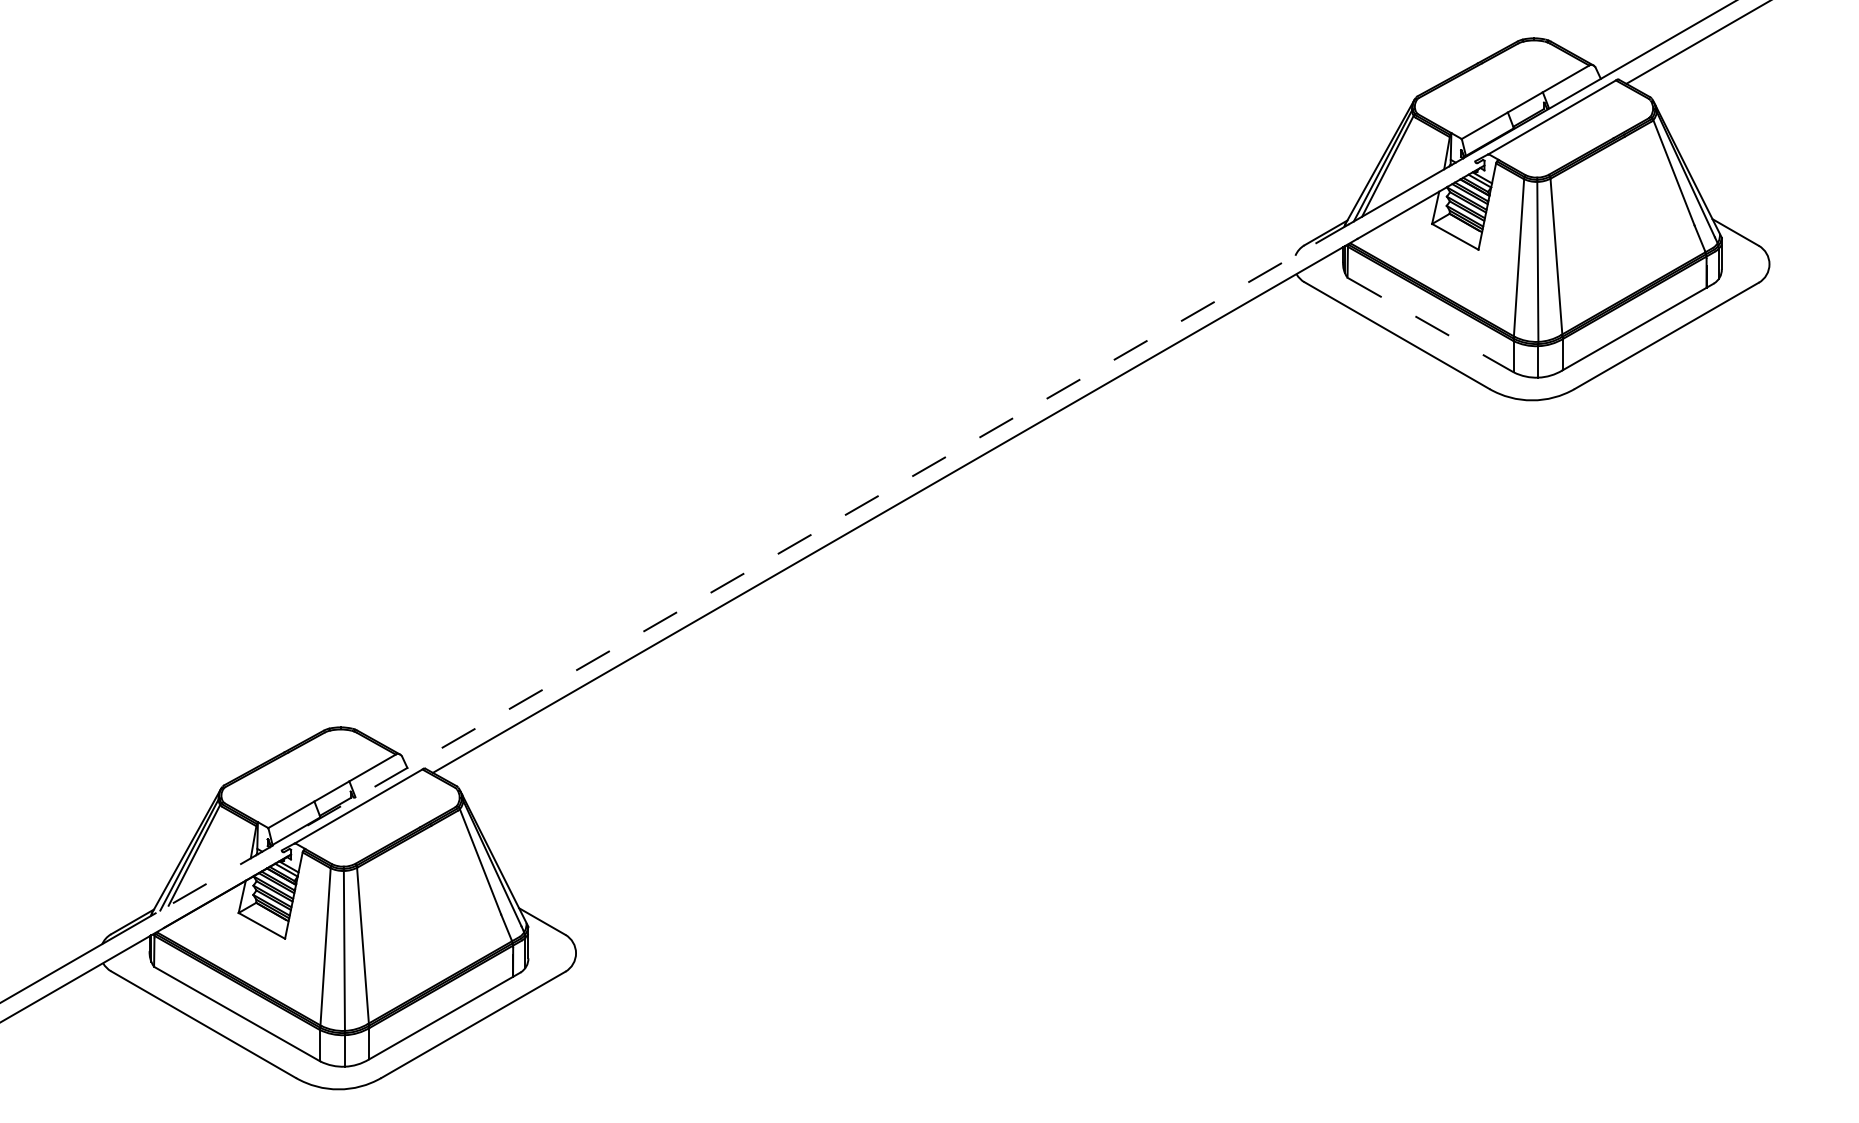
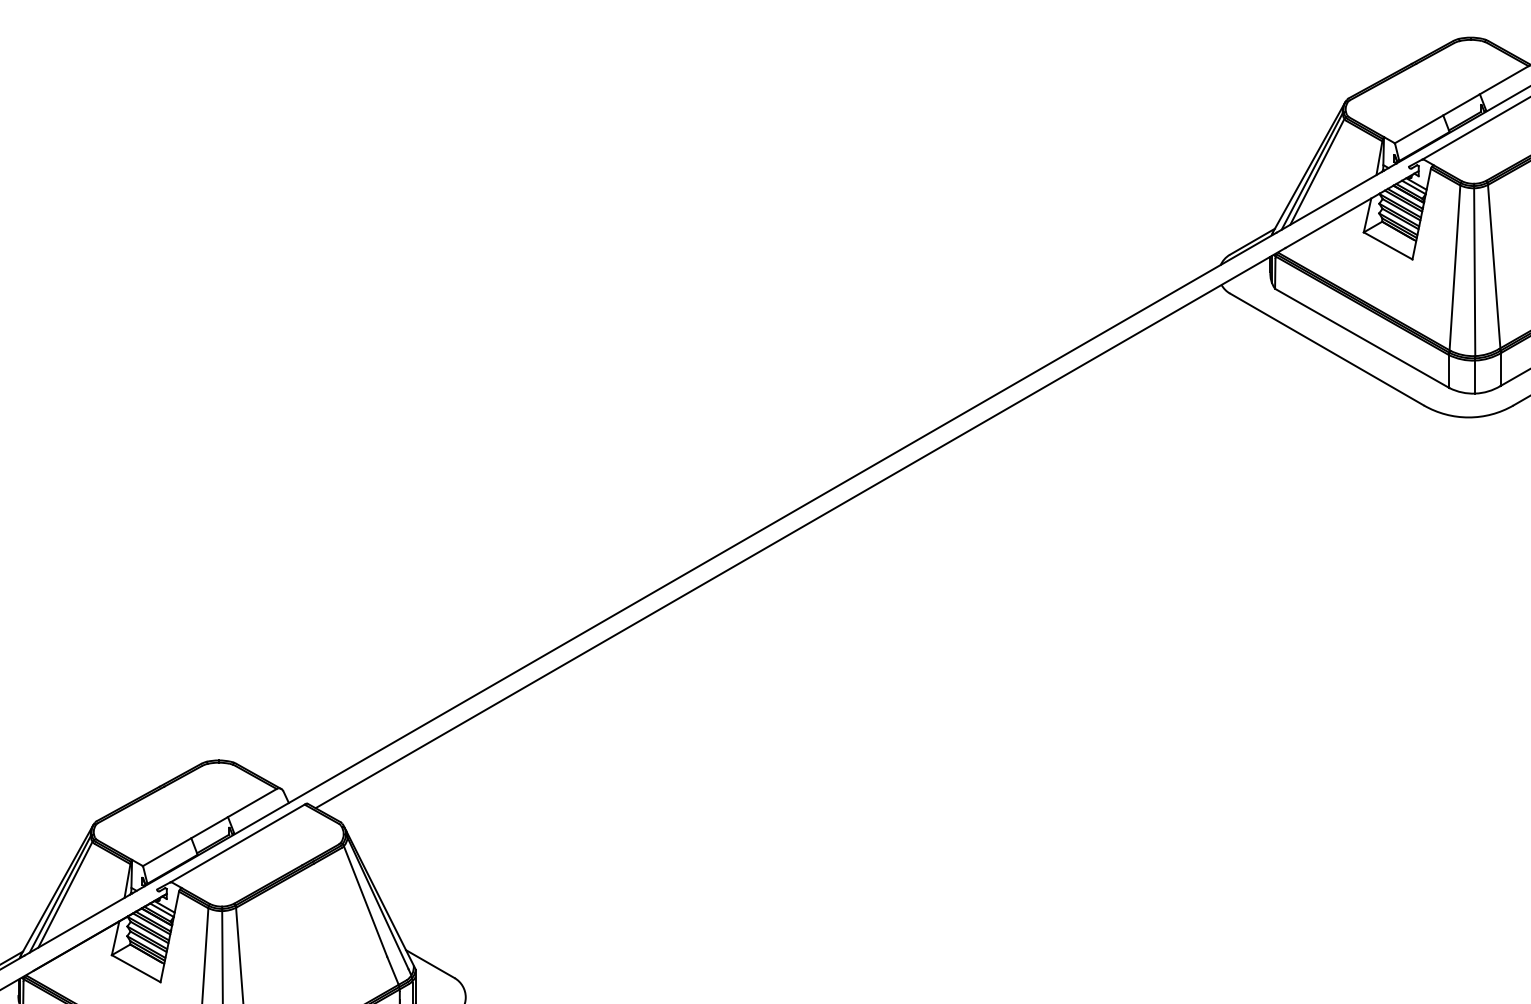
line: (1431, 325) -> (1363, 338), dashed -> solid
line: (751, 569) -> (649, 594), dashed -> solid

